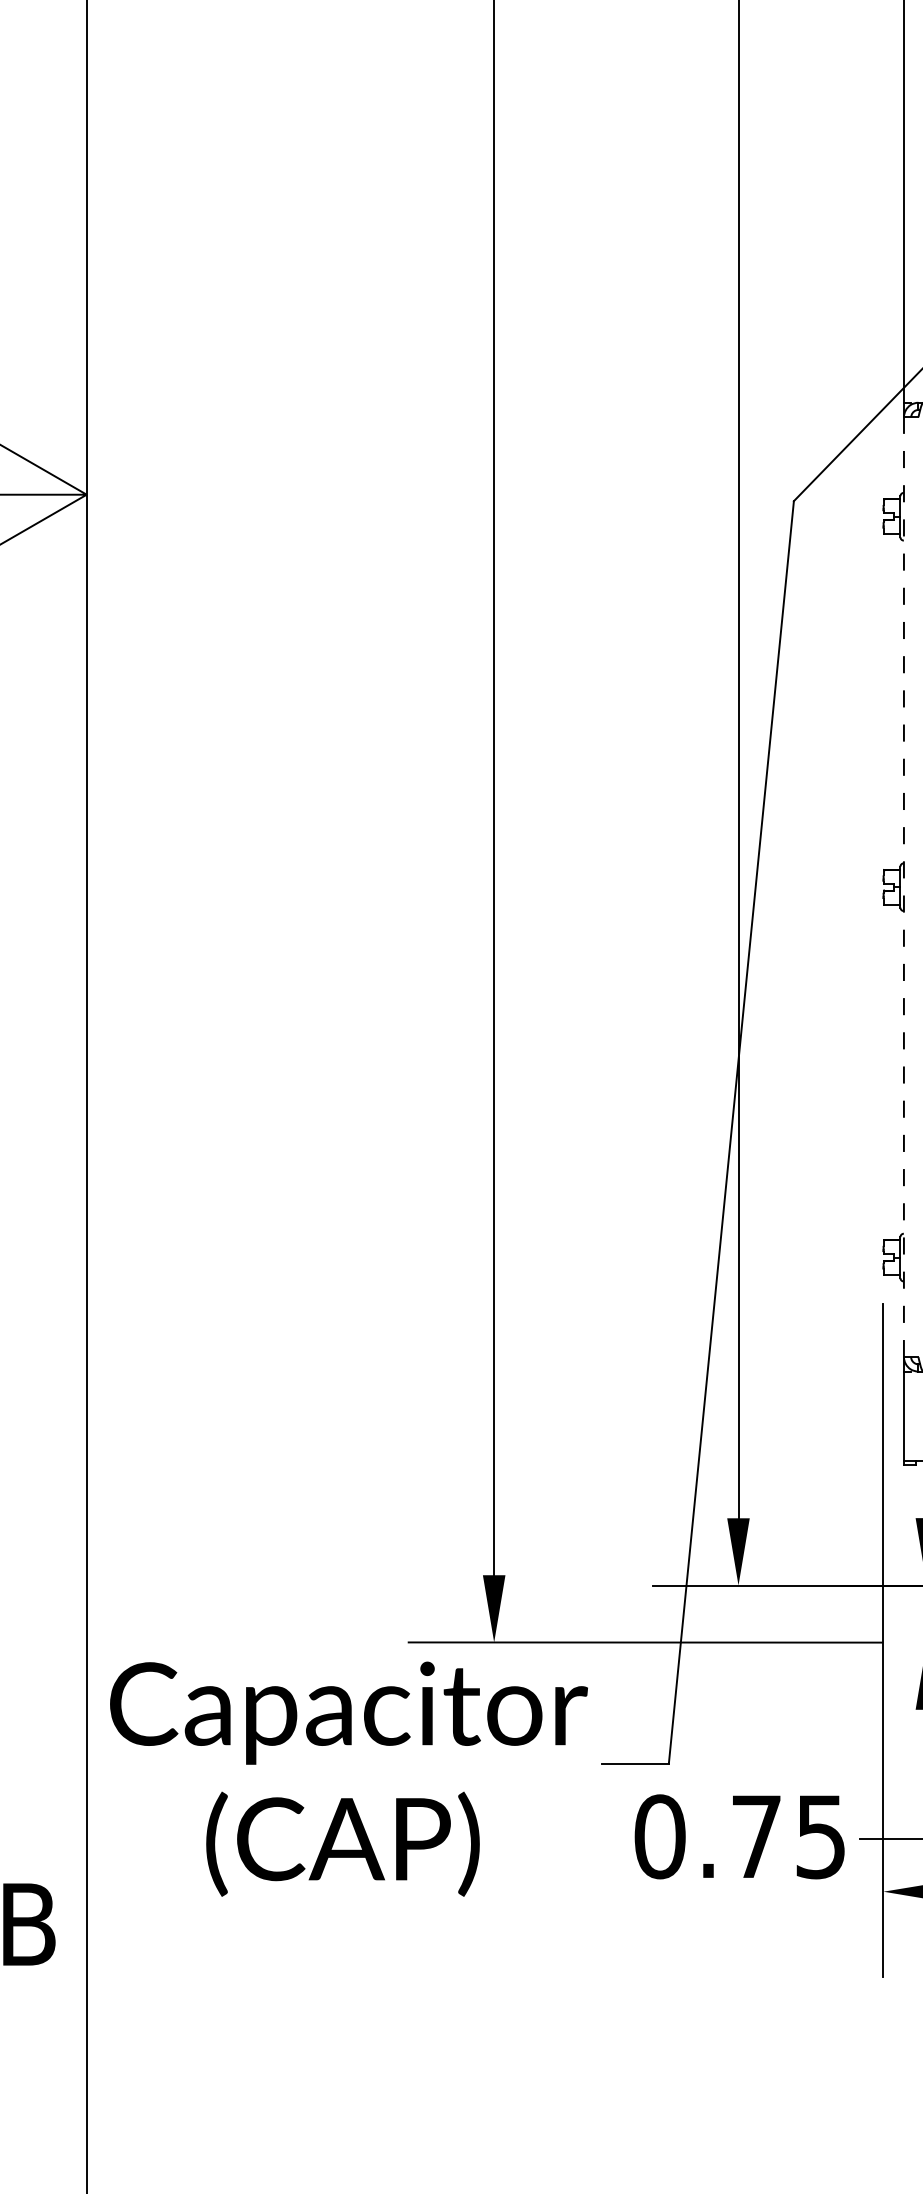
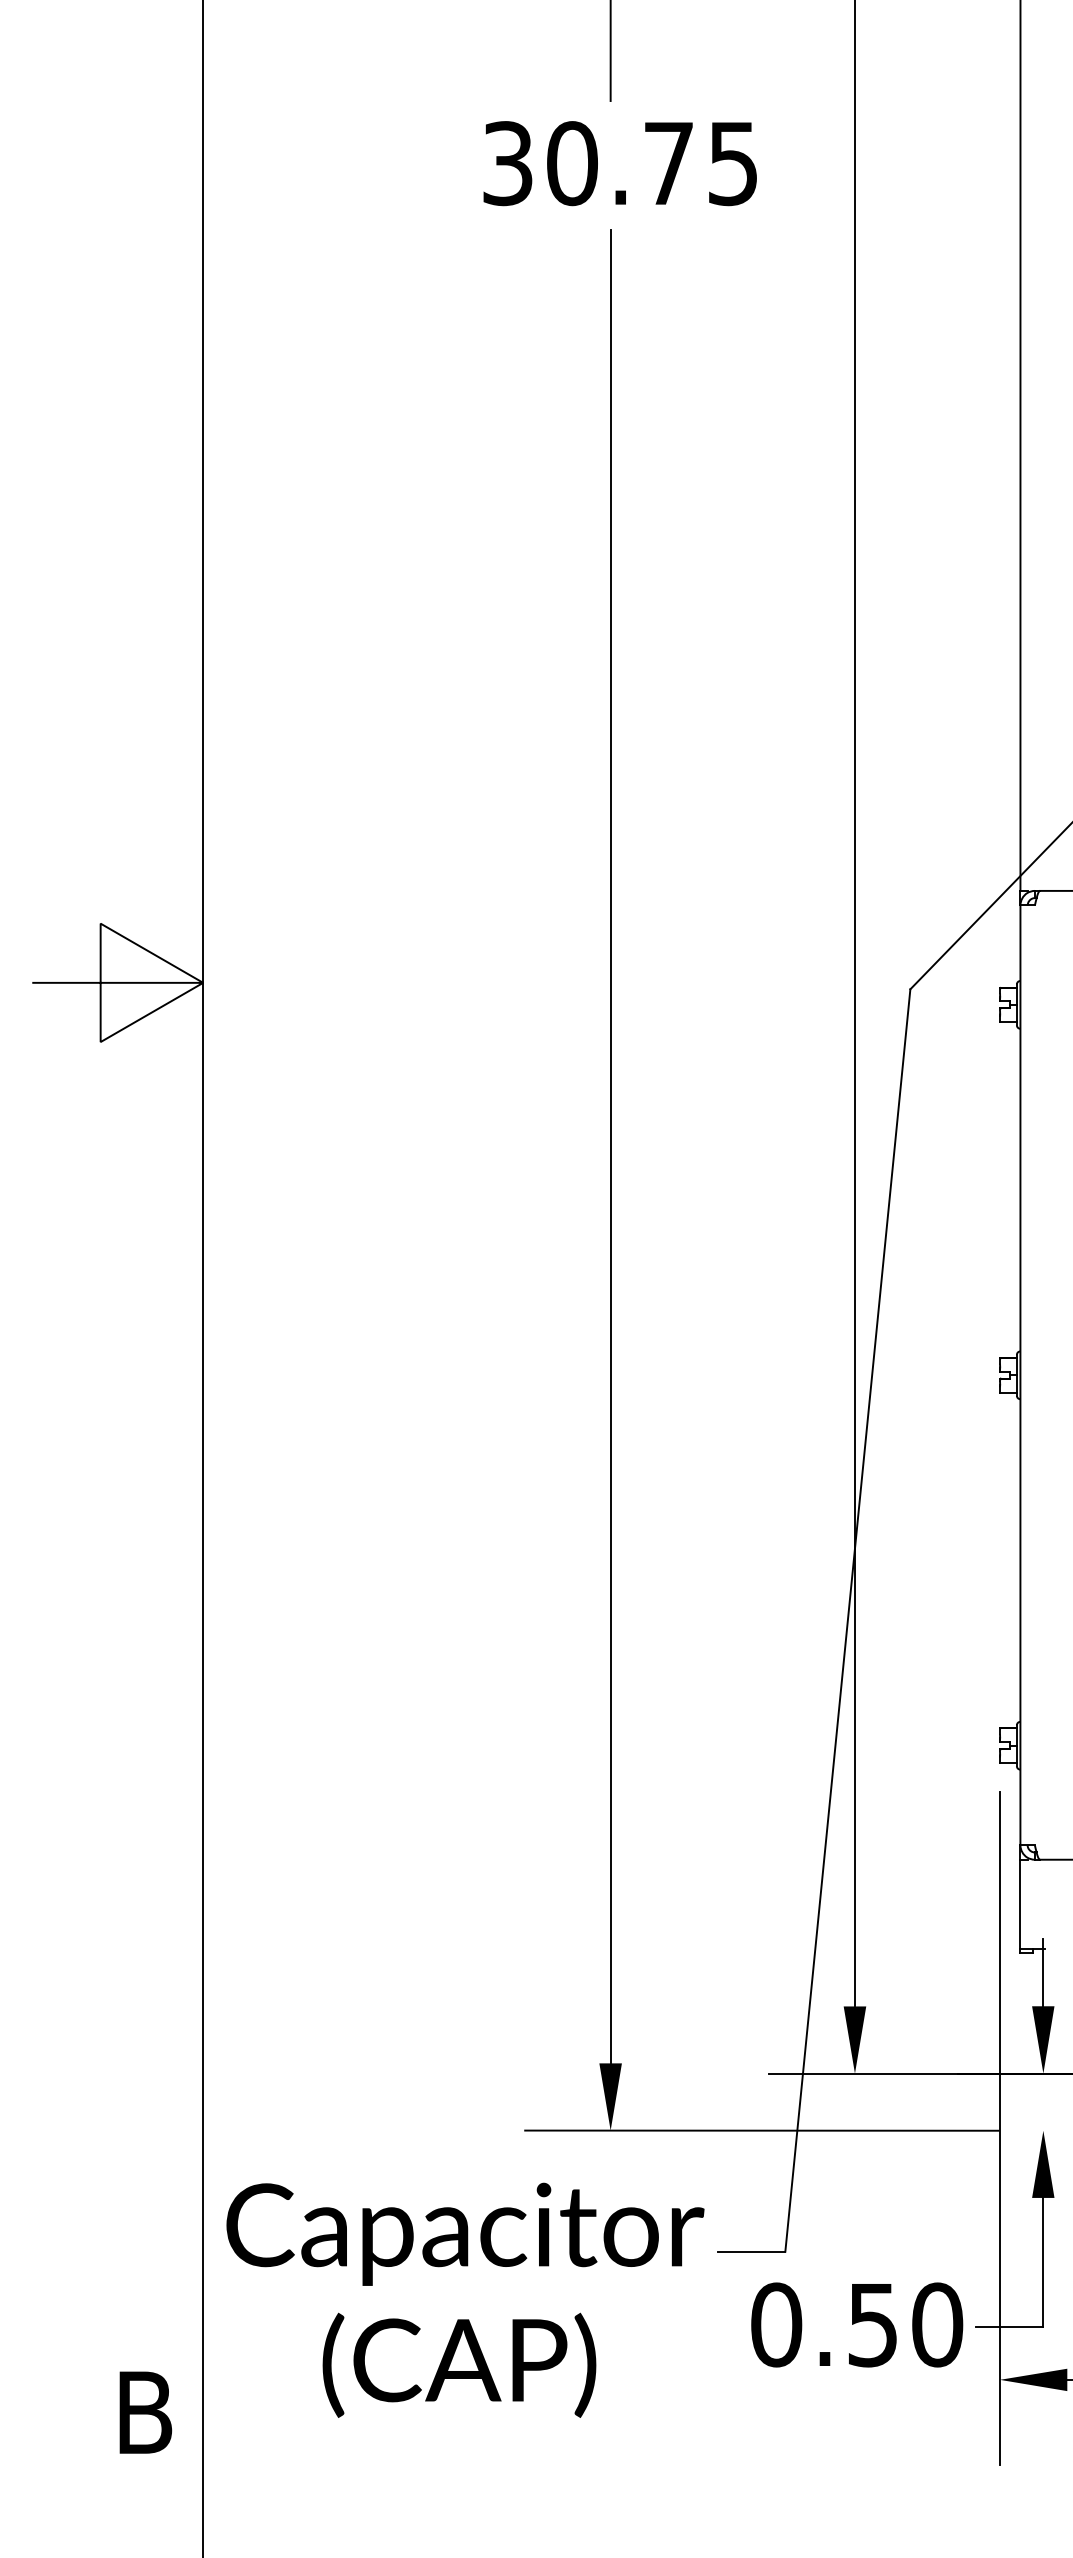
line: (904, 887) -> (1020, 1375), dashed -> solid
text: (349, 1778) -> (465, 2299), moved
text: (790, 1836) -> (906, 2324), 0.75 -> 0.50

